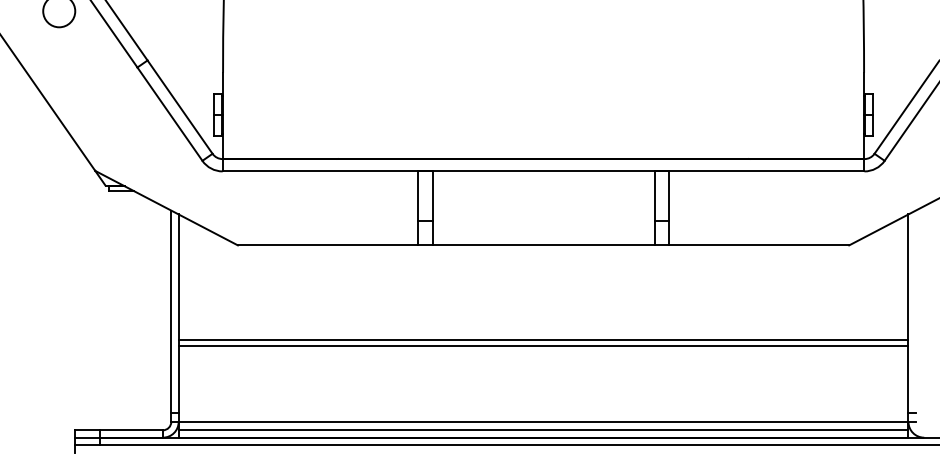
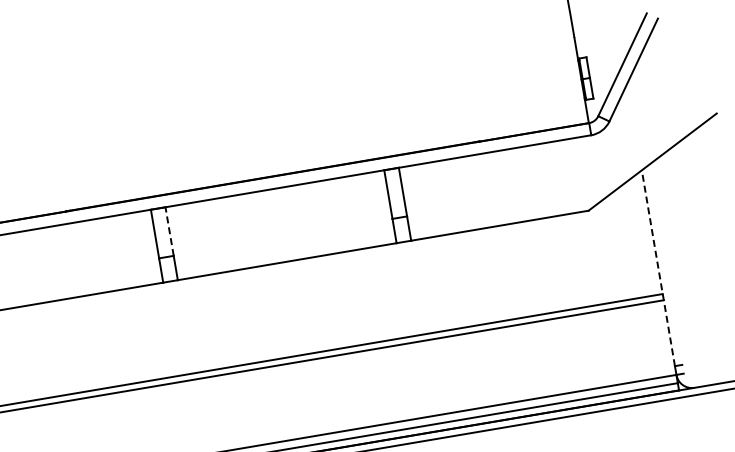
line: (432, 196) -> (169, 232), solid -> dashed
line: (908, 313) -> (658, 268), solid -> dashed

